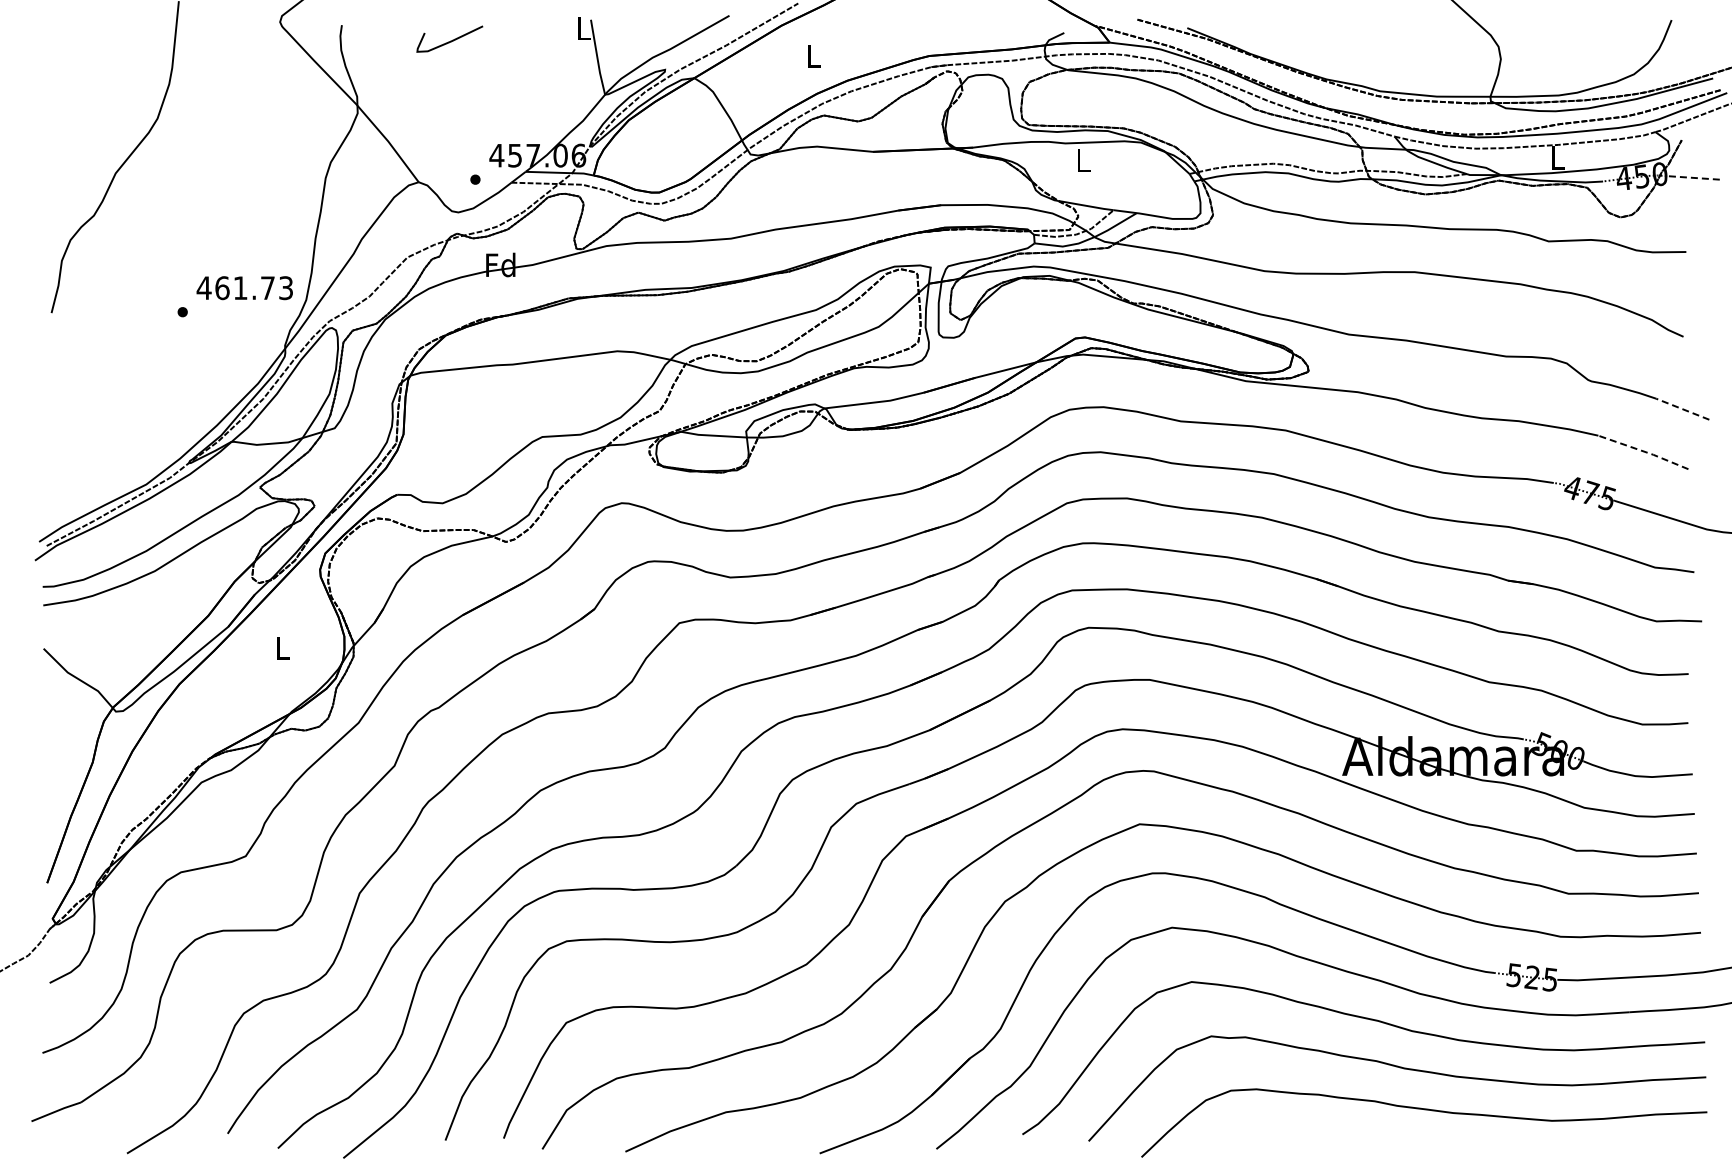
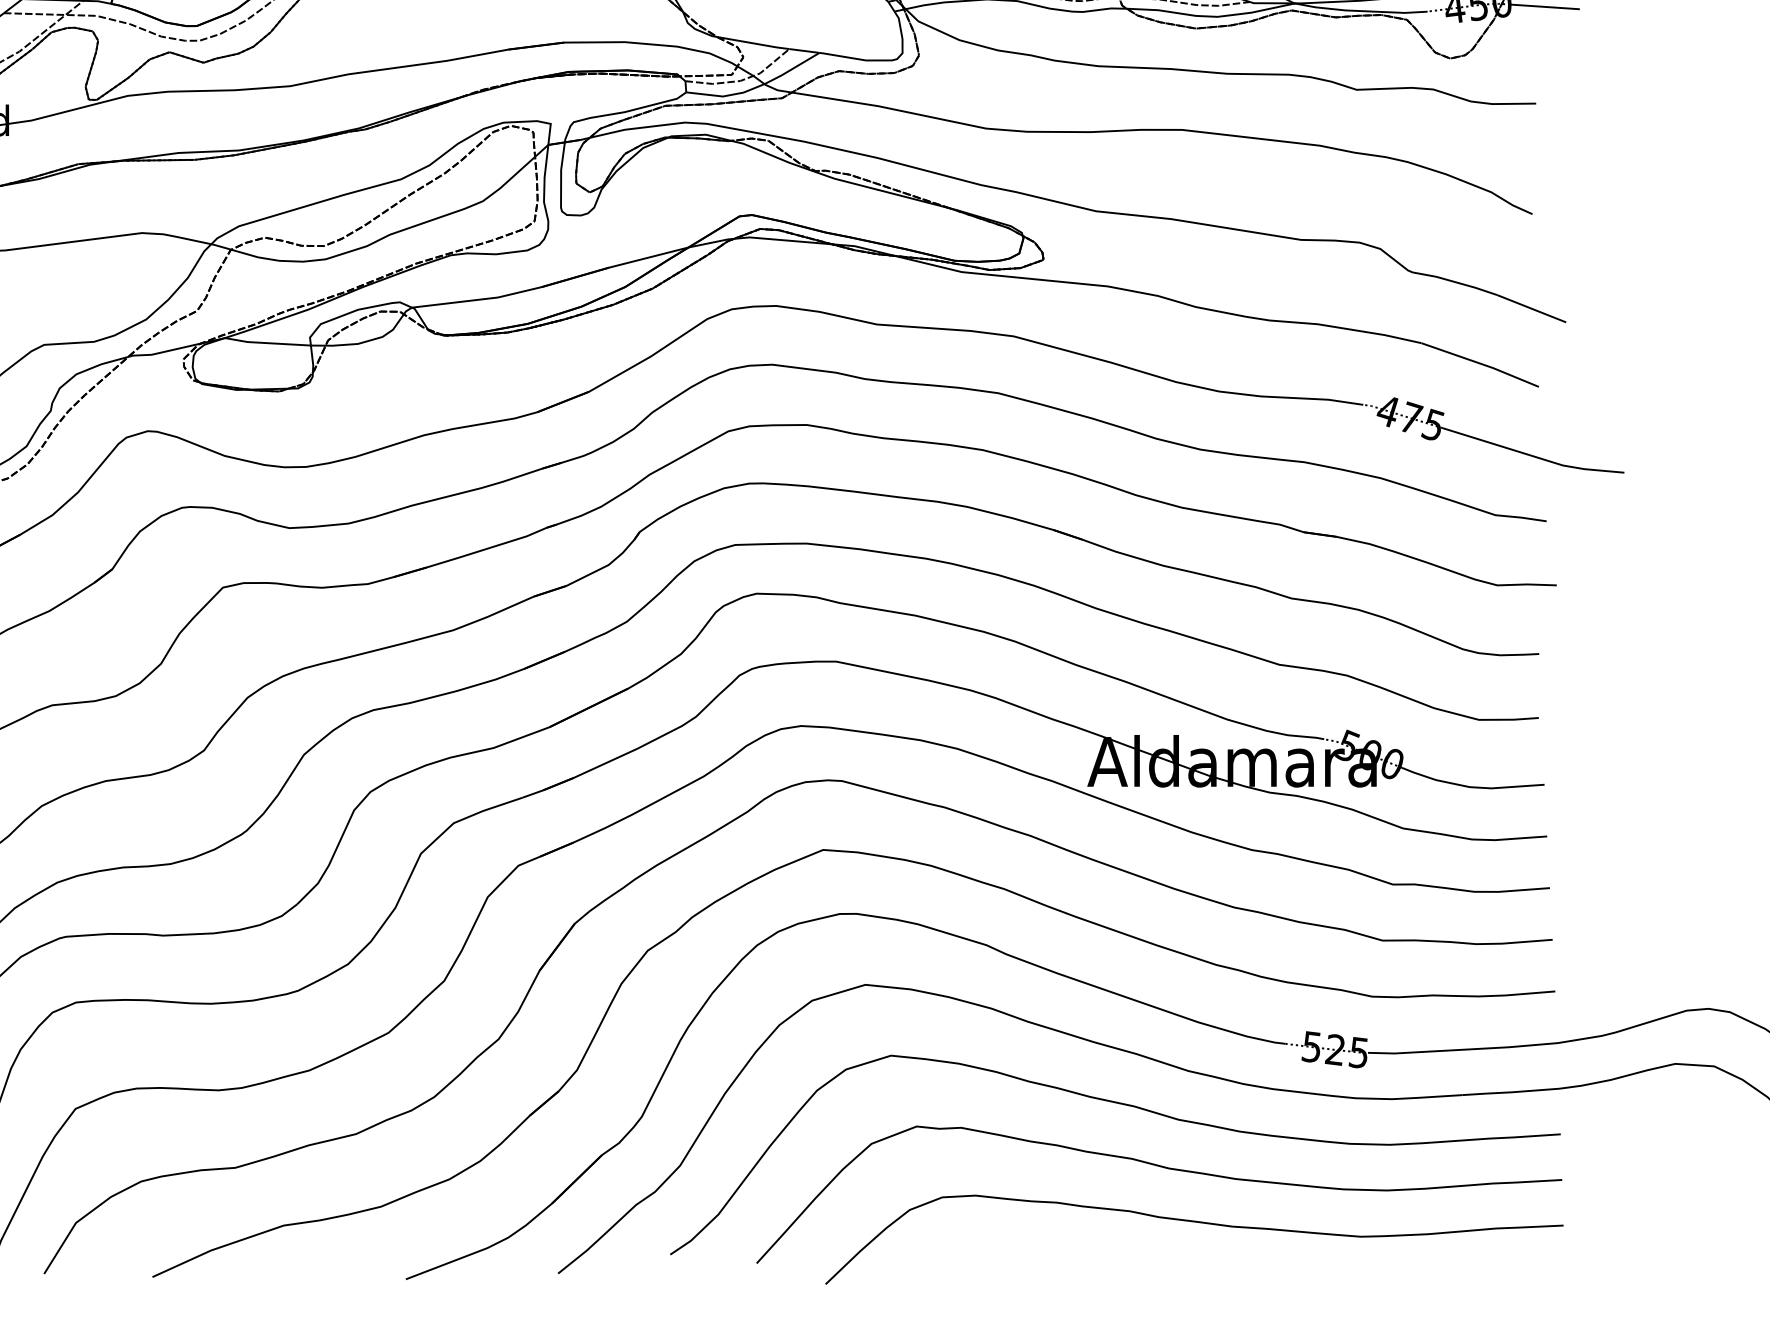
line: (1693, 177) -> (1545, 6), dashed -> solid
line: (1682, 409) -> (1531, 309), dashed -> solid
line: (1644, 451) -> (1481, 363), dashed -> solid

